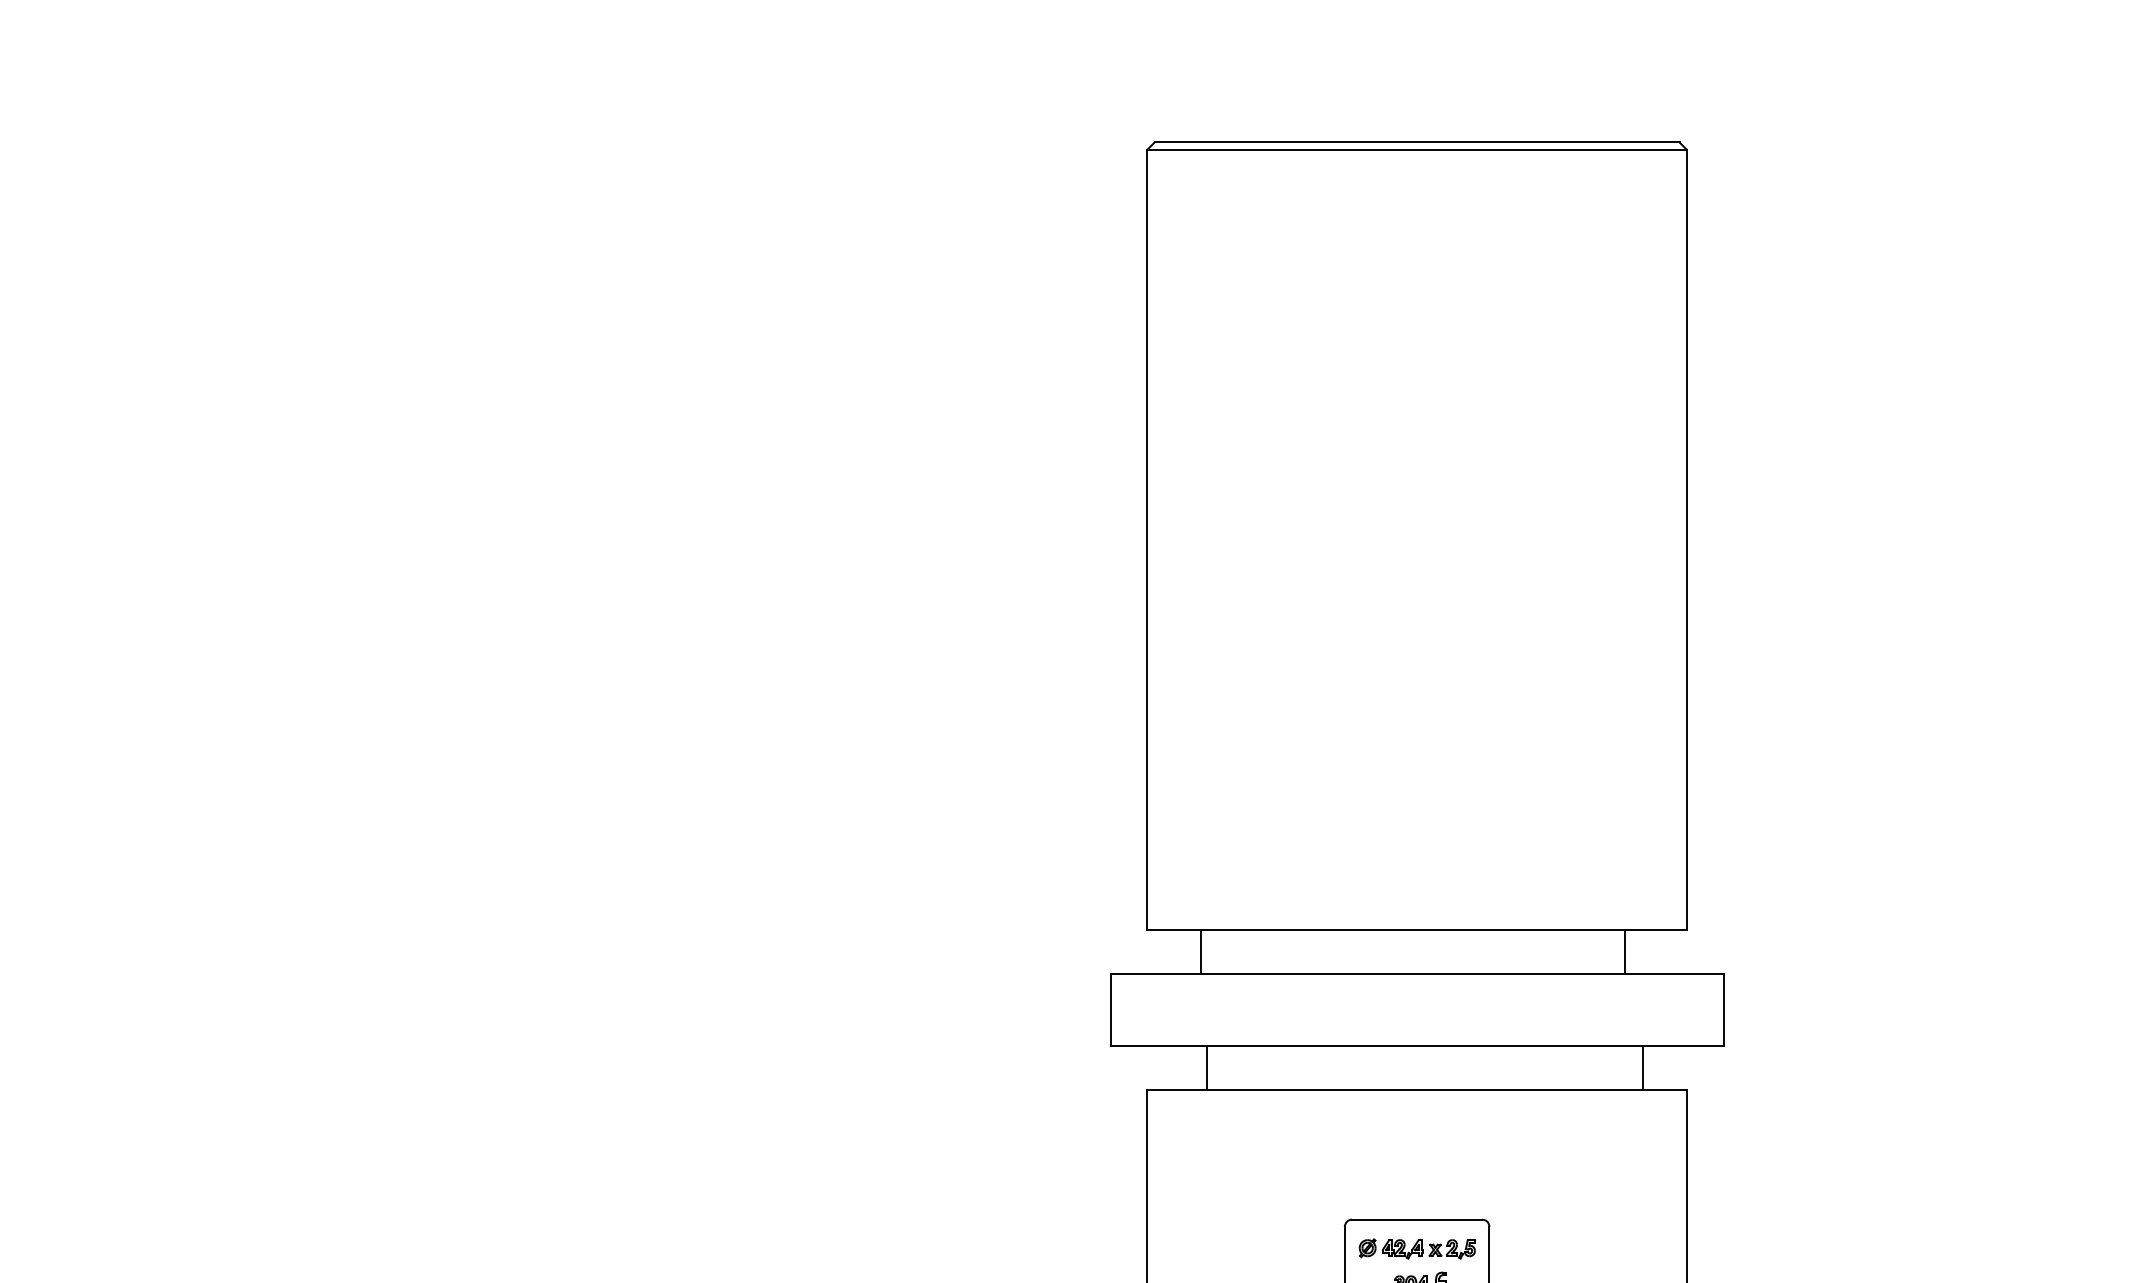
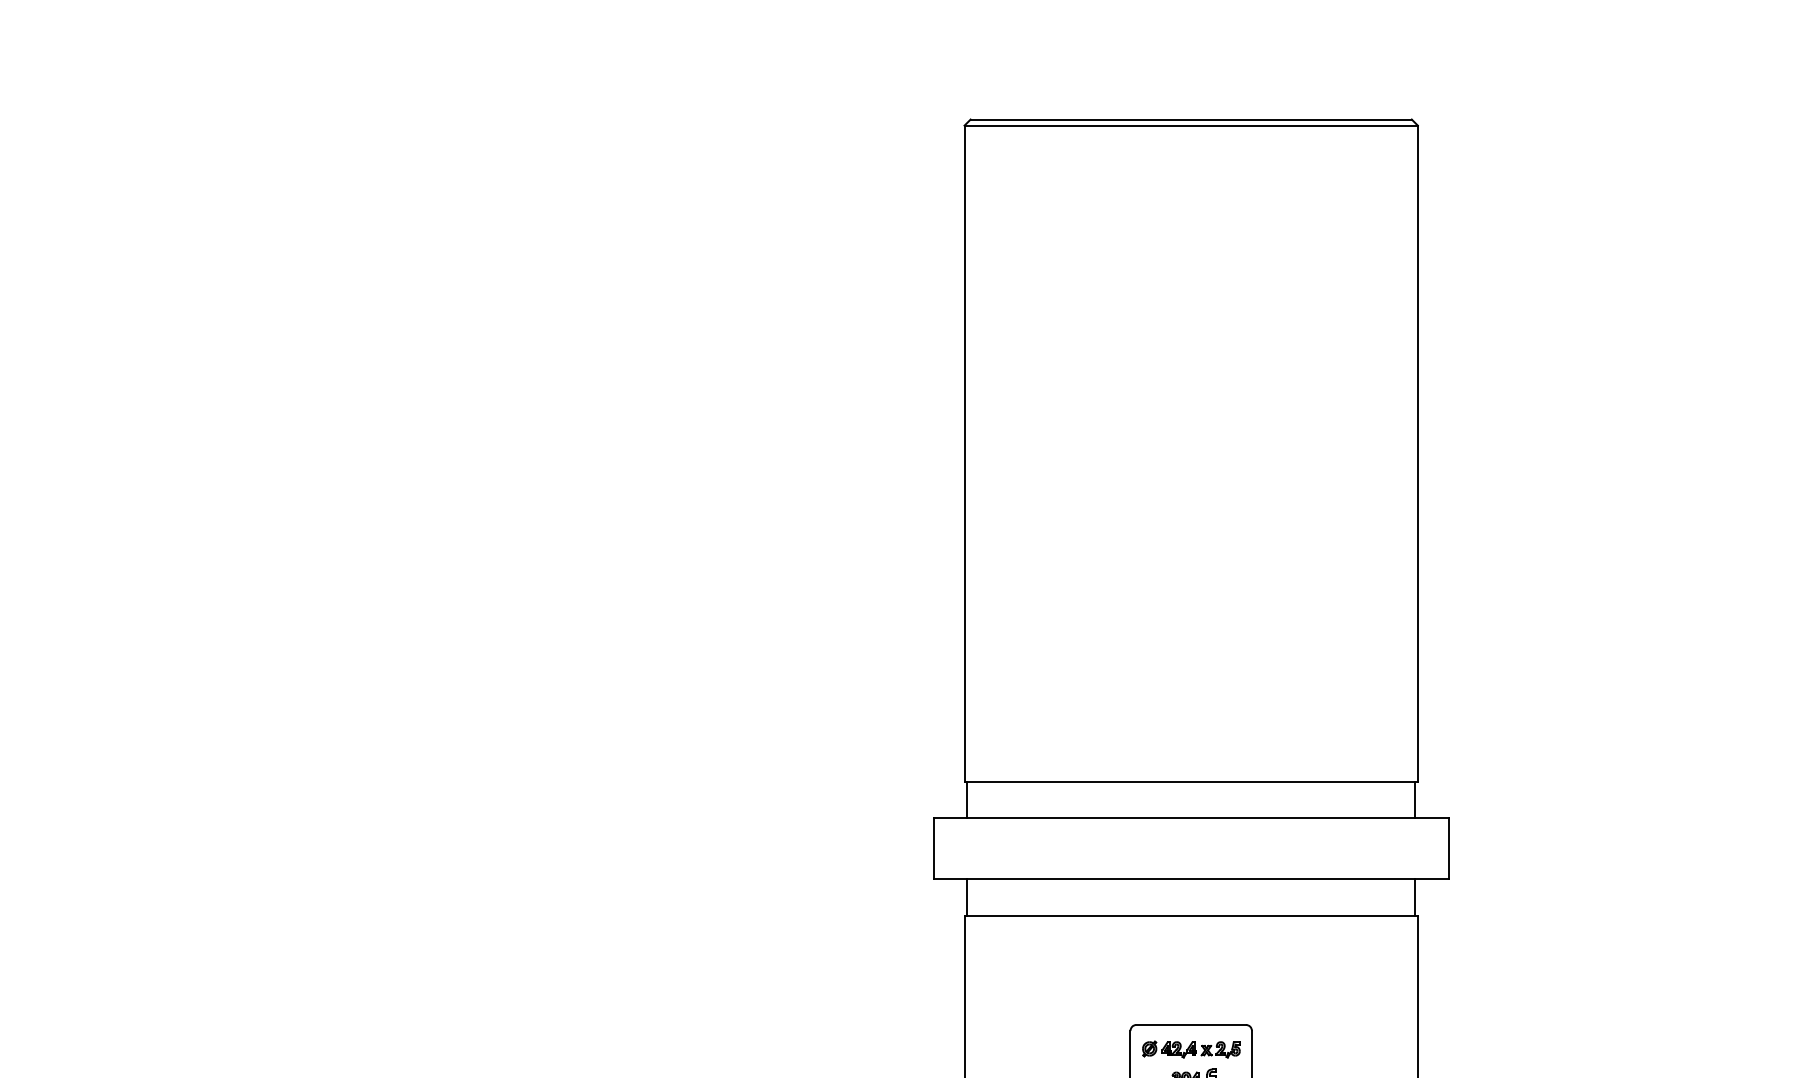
line: (1201, 951) -> (967, 799), moved
line: (1624, 951) -> (1415, 799), moved
line: (1207, 1067) -> (967, 897), moved
line: (1642, 1067) -> (1415, 897), moved

